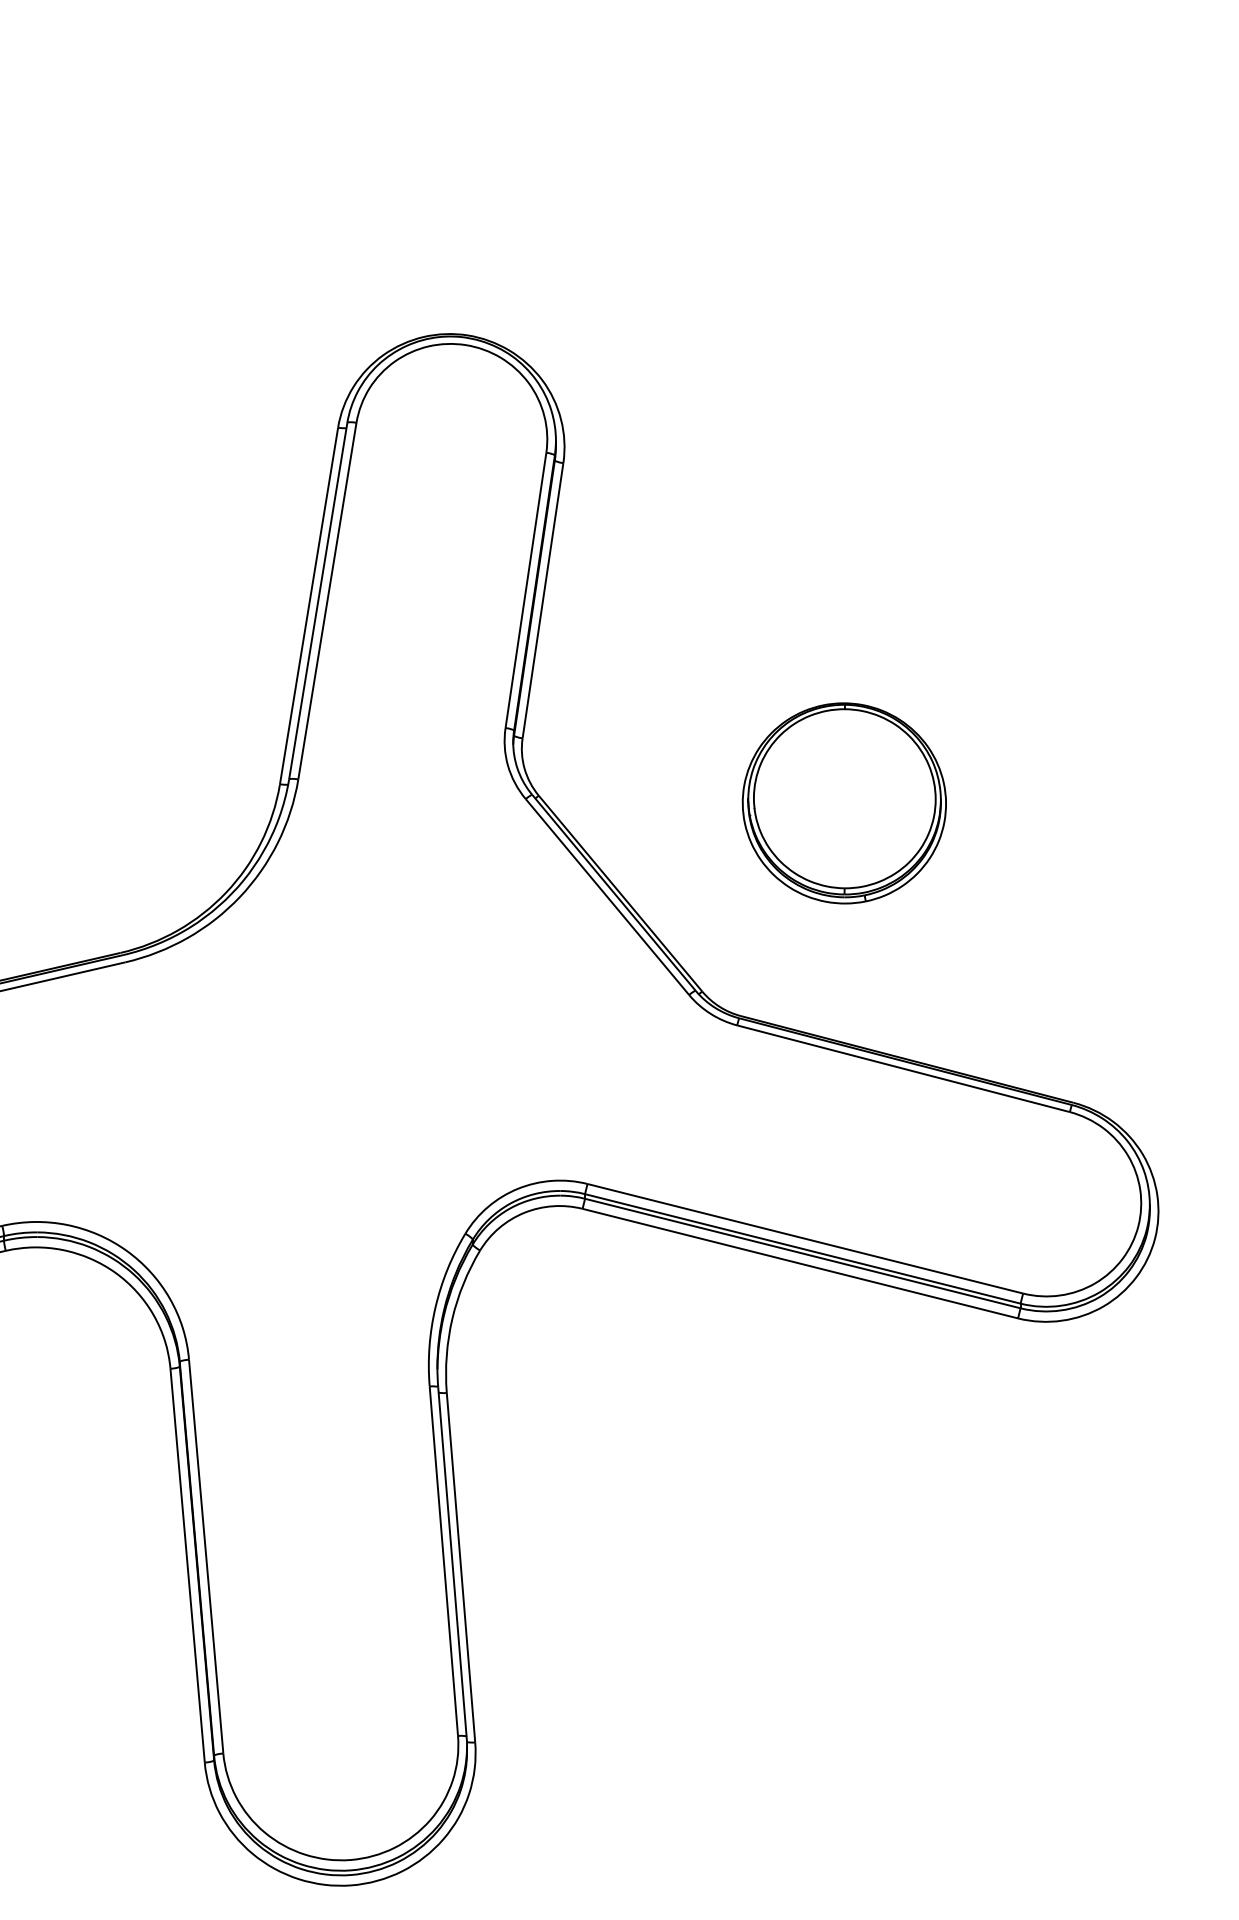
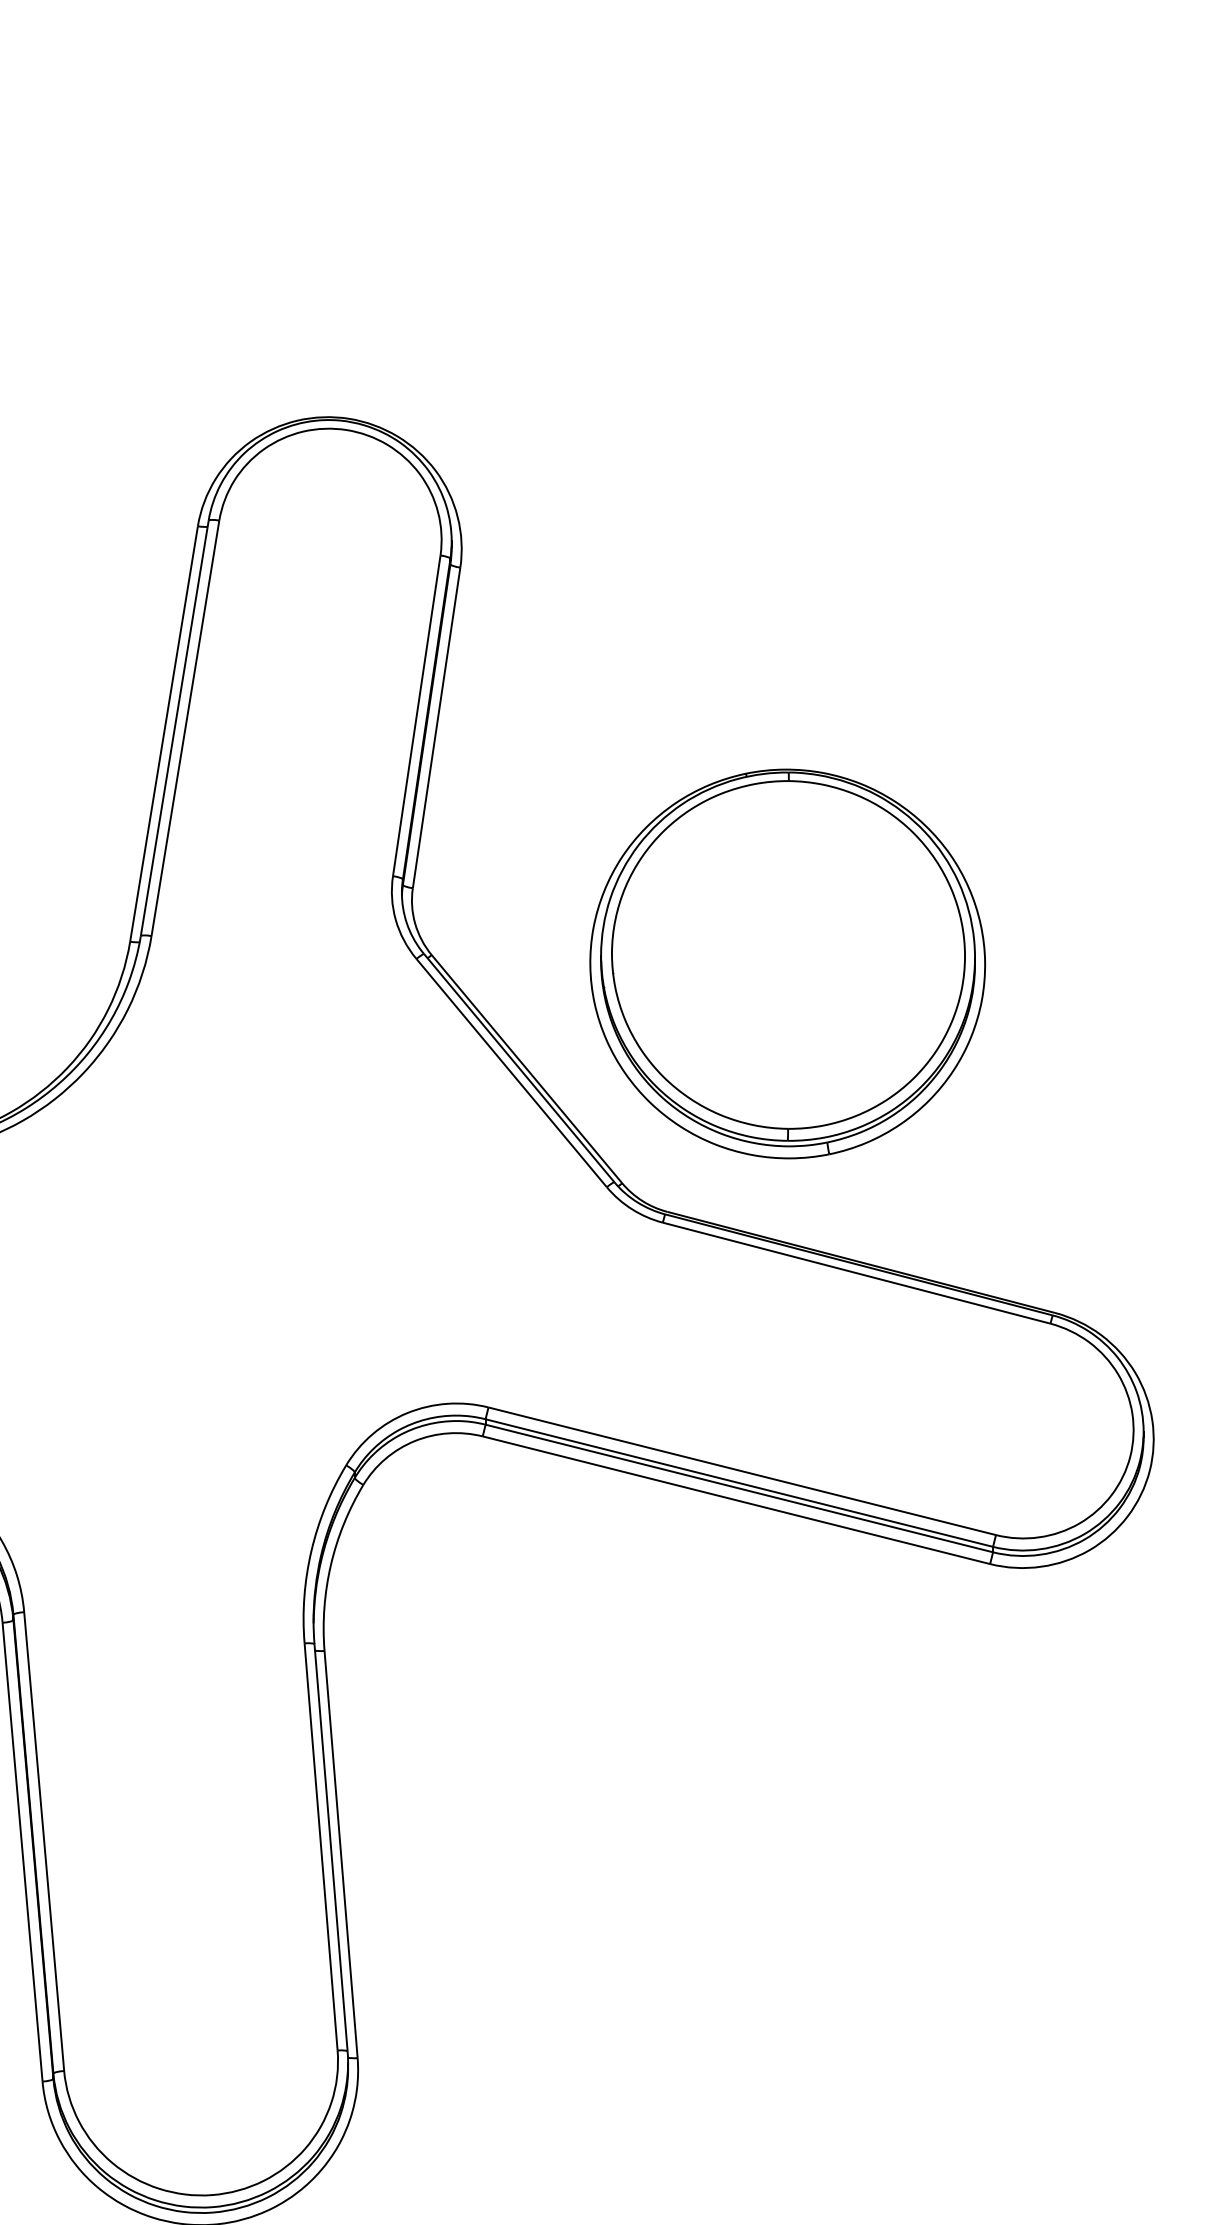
part: (844, 803) -> (787, 964), size x1.67

